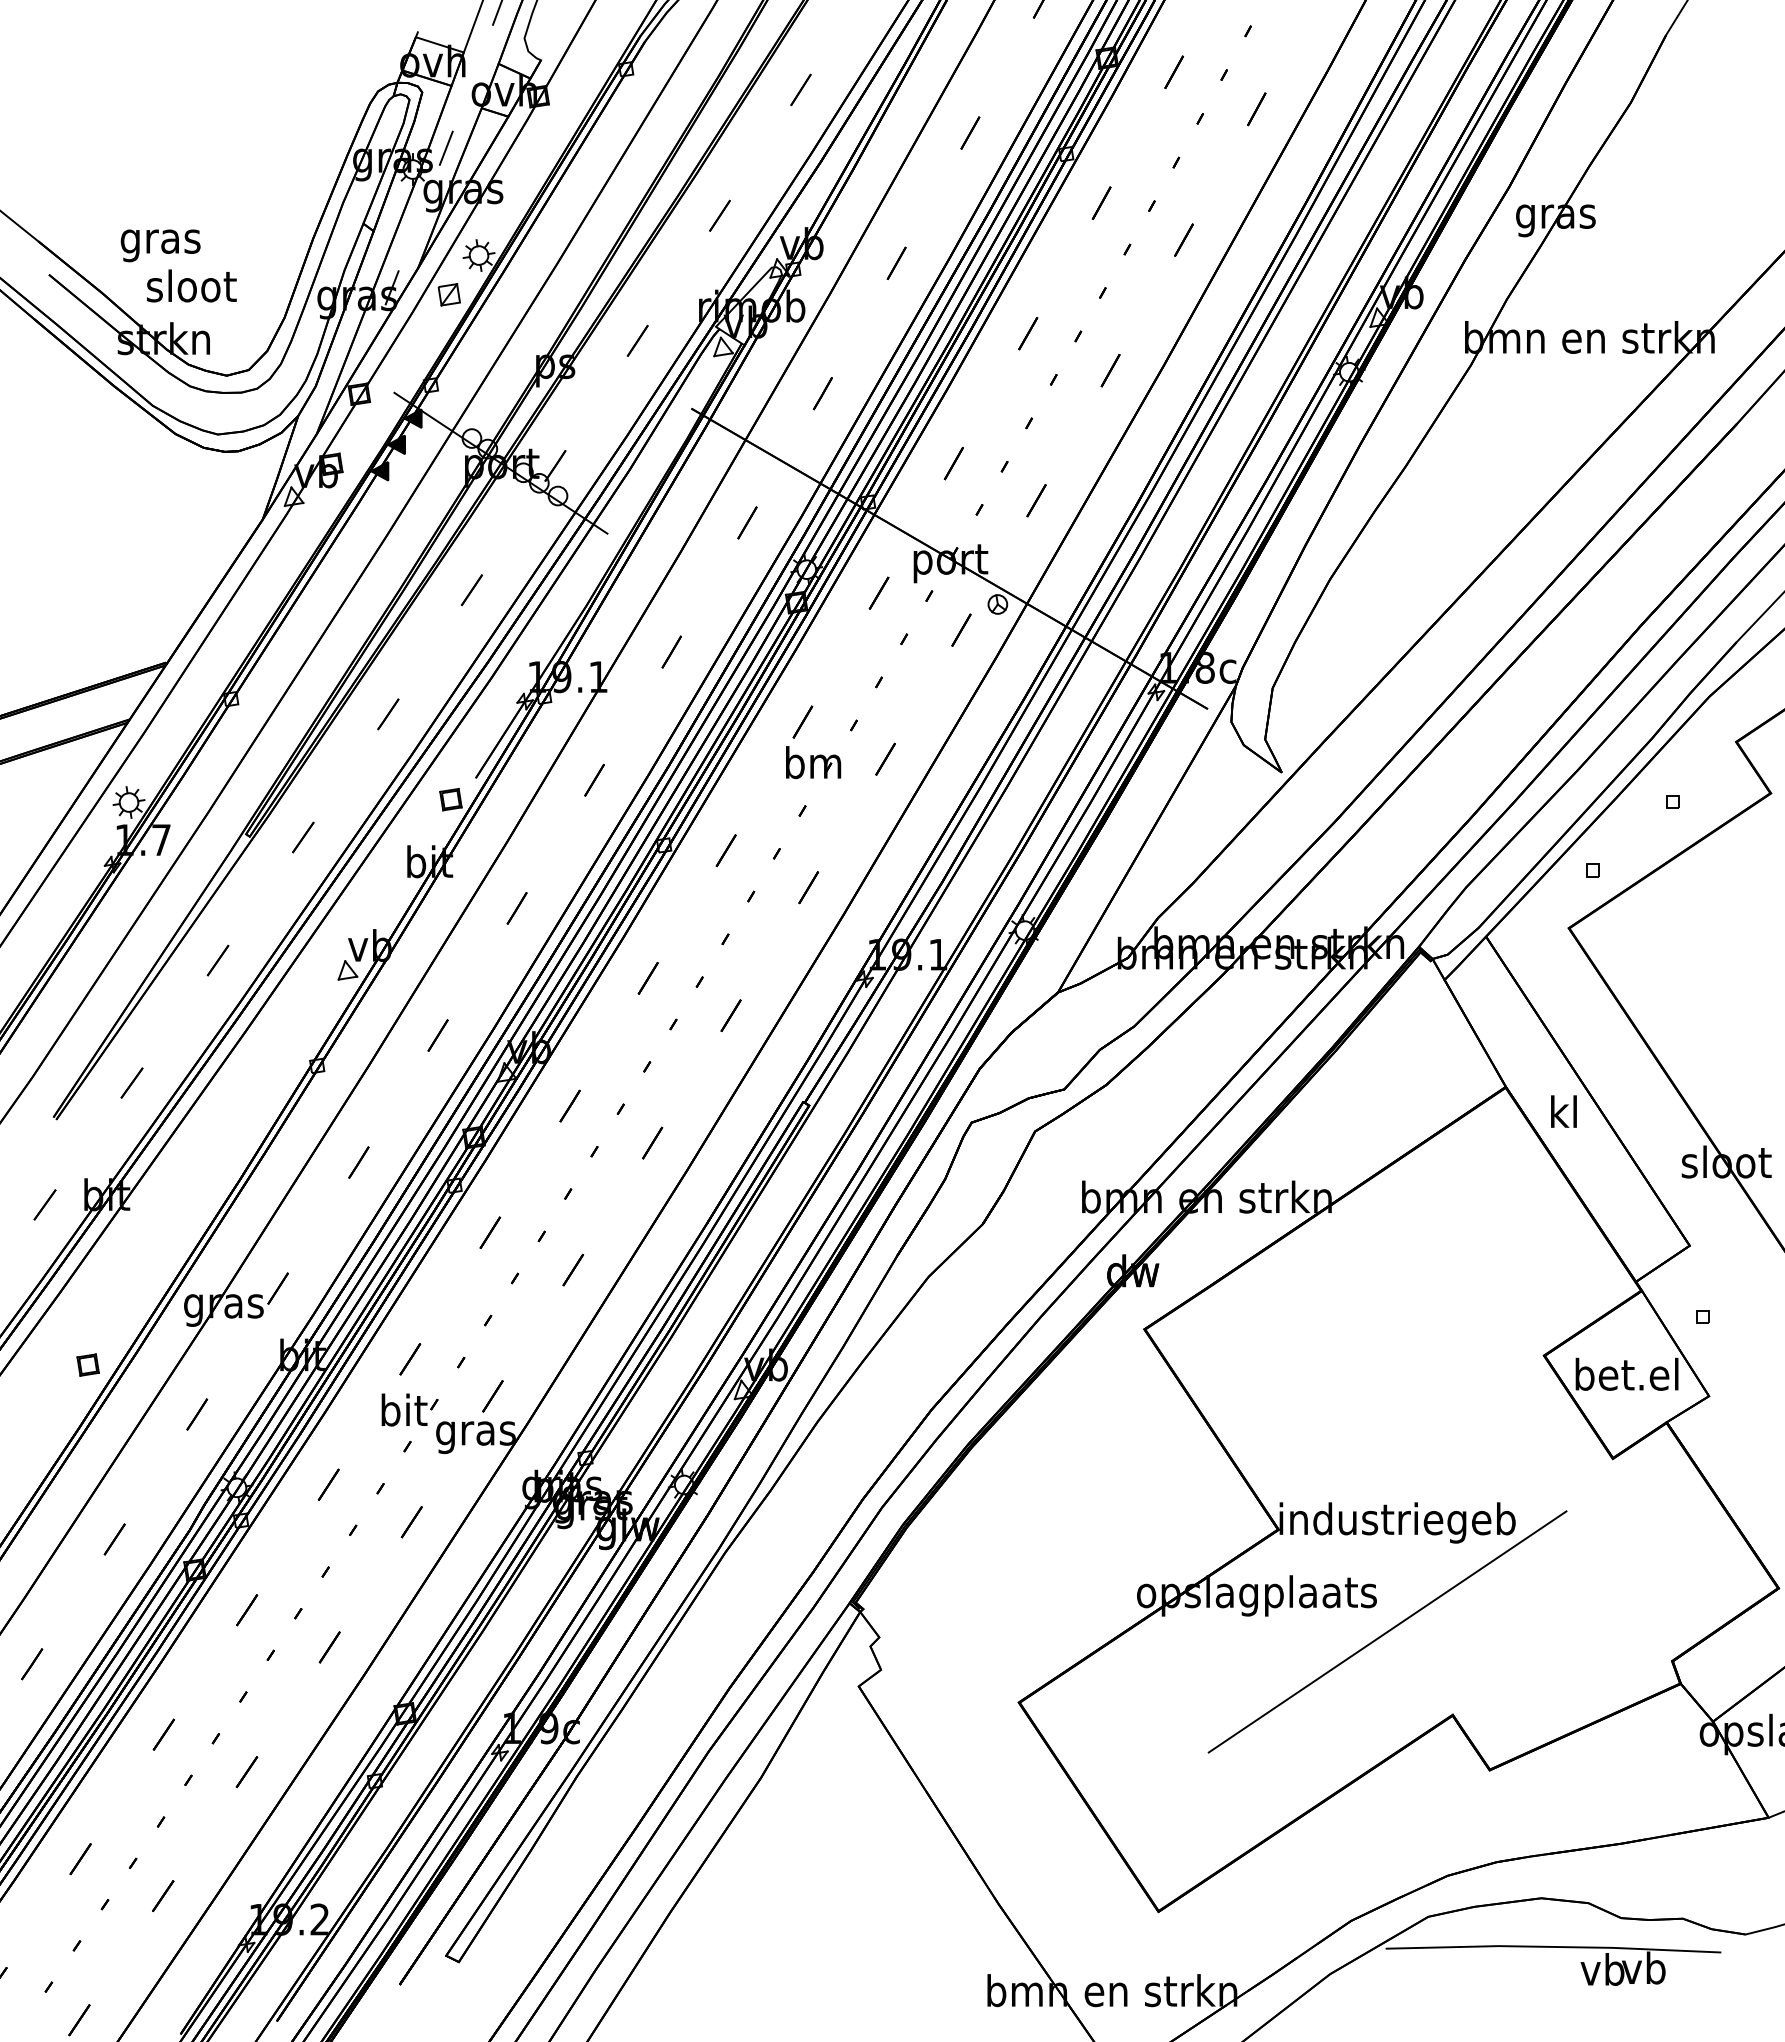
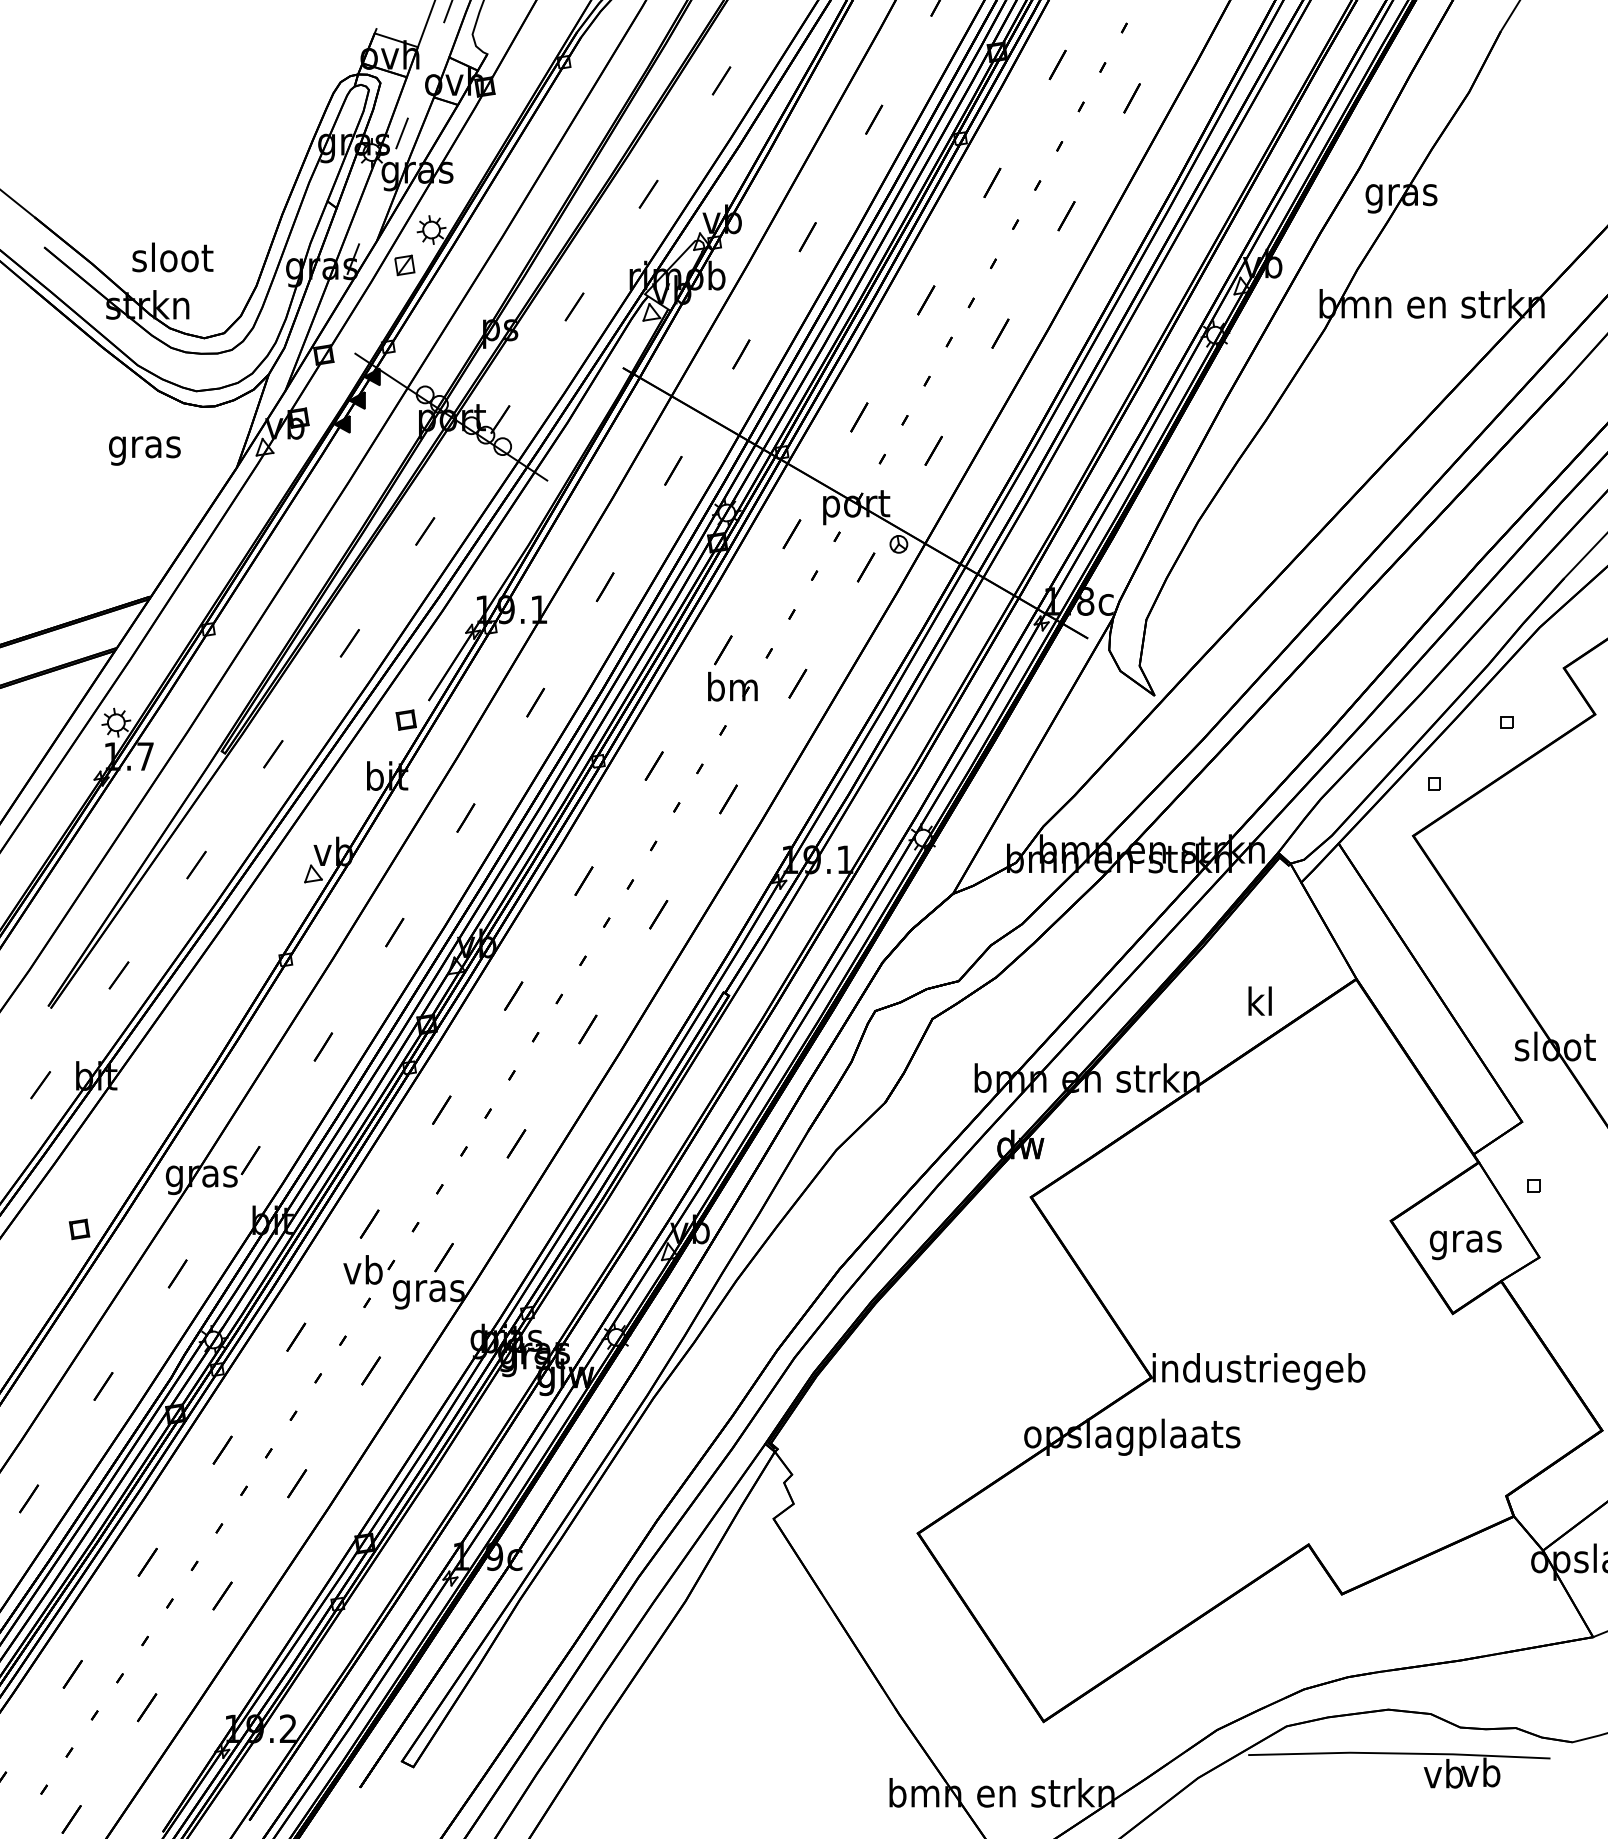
text: (160, 245) -> (144, 450), moved
text: (1563, 1111) -> (1259, 1001), moved
text: (1626, 1378) -> (1465, 1241), bet.el -> gras
text: (404, 1409) -> (364, 1269), bit -> vb
line: (1387, 1631) -> (1249, 1469), removed

